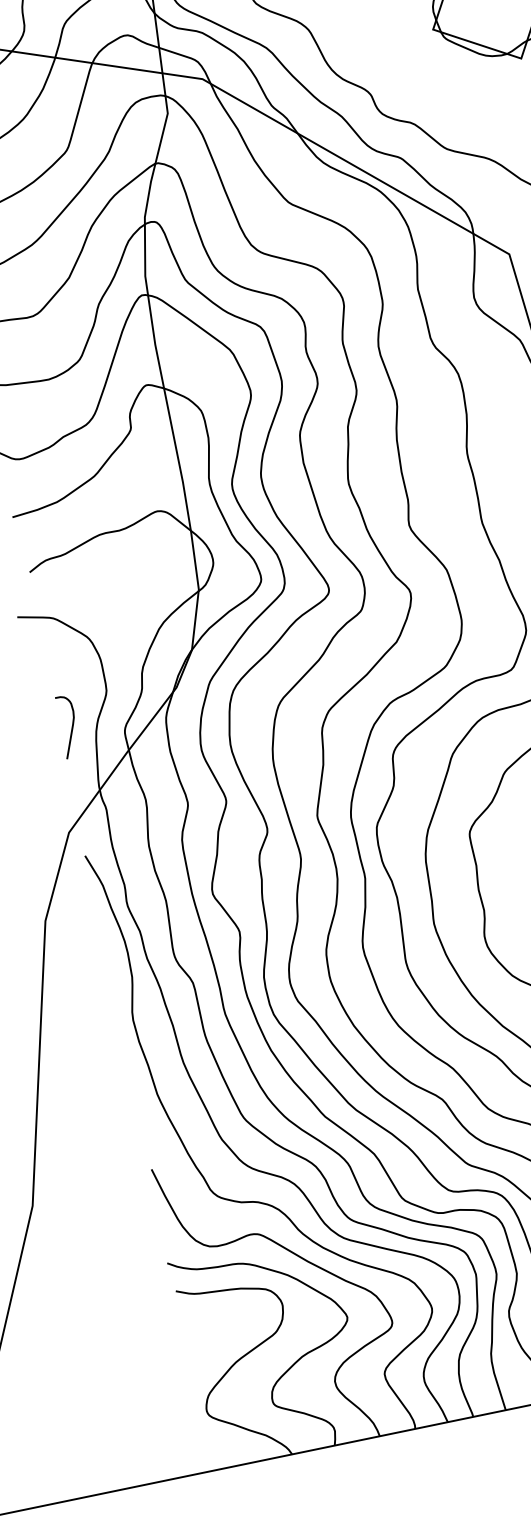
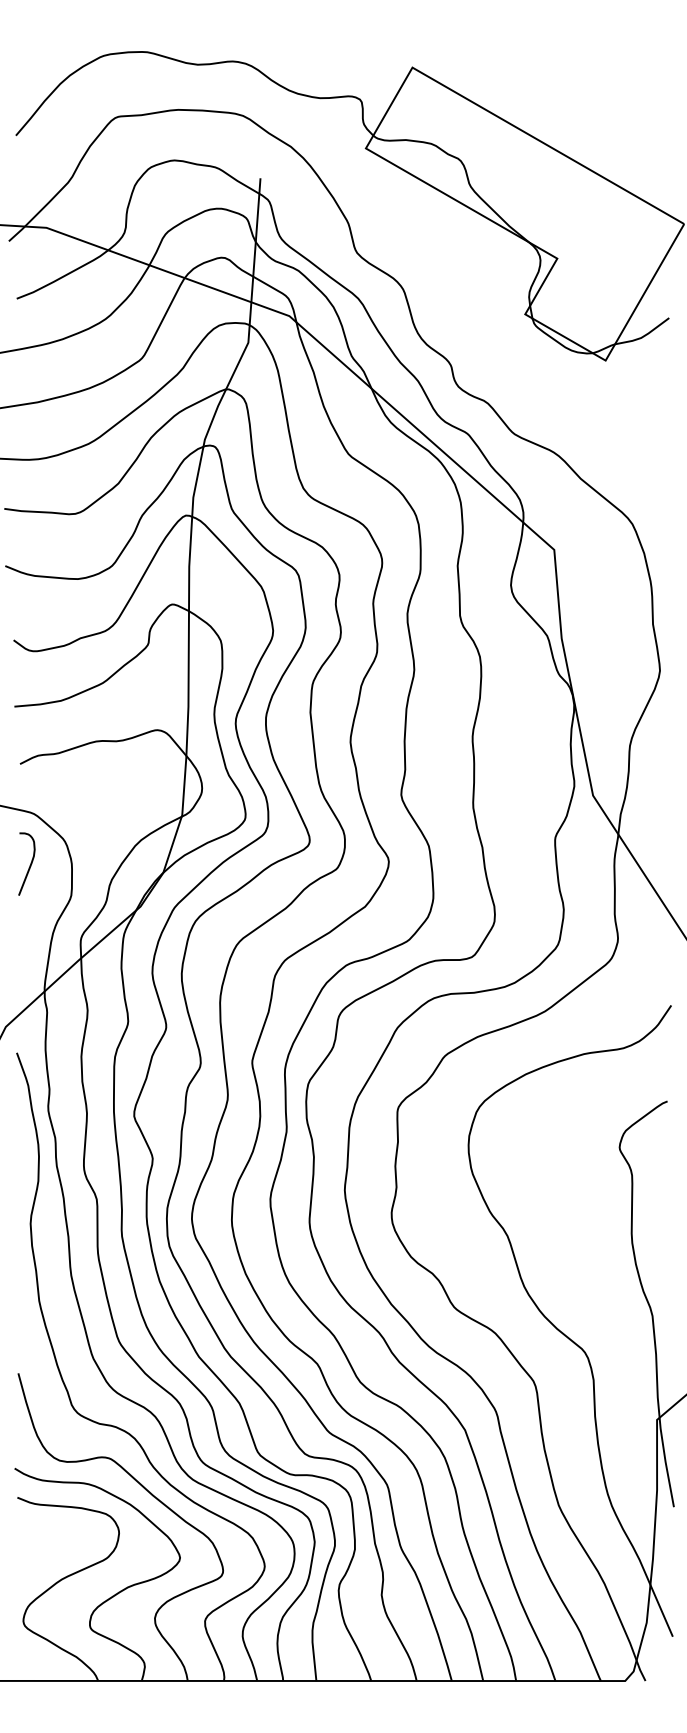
curve: (71, 727) -> (29, 865), moved

